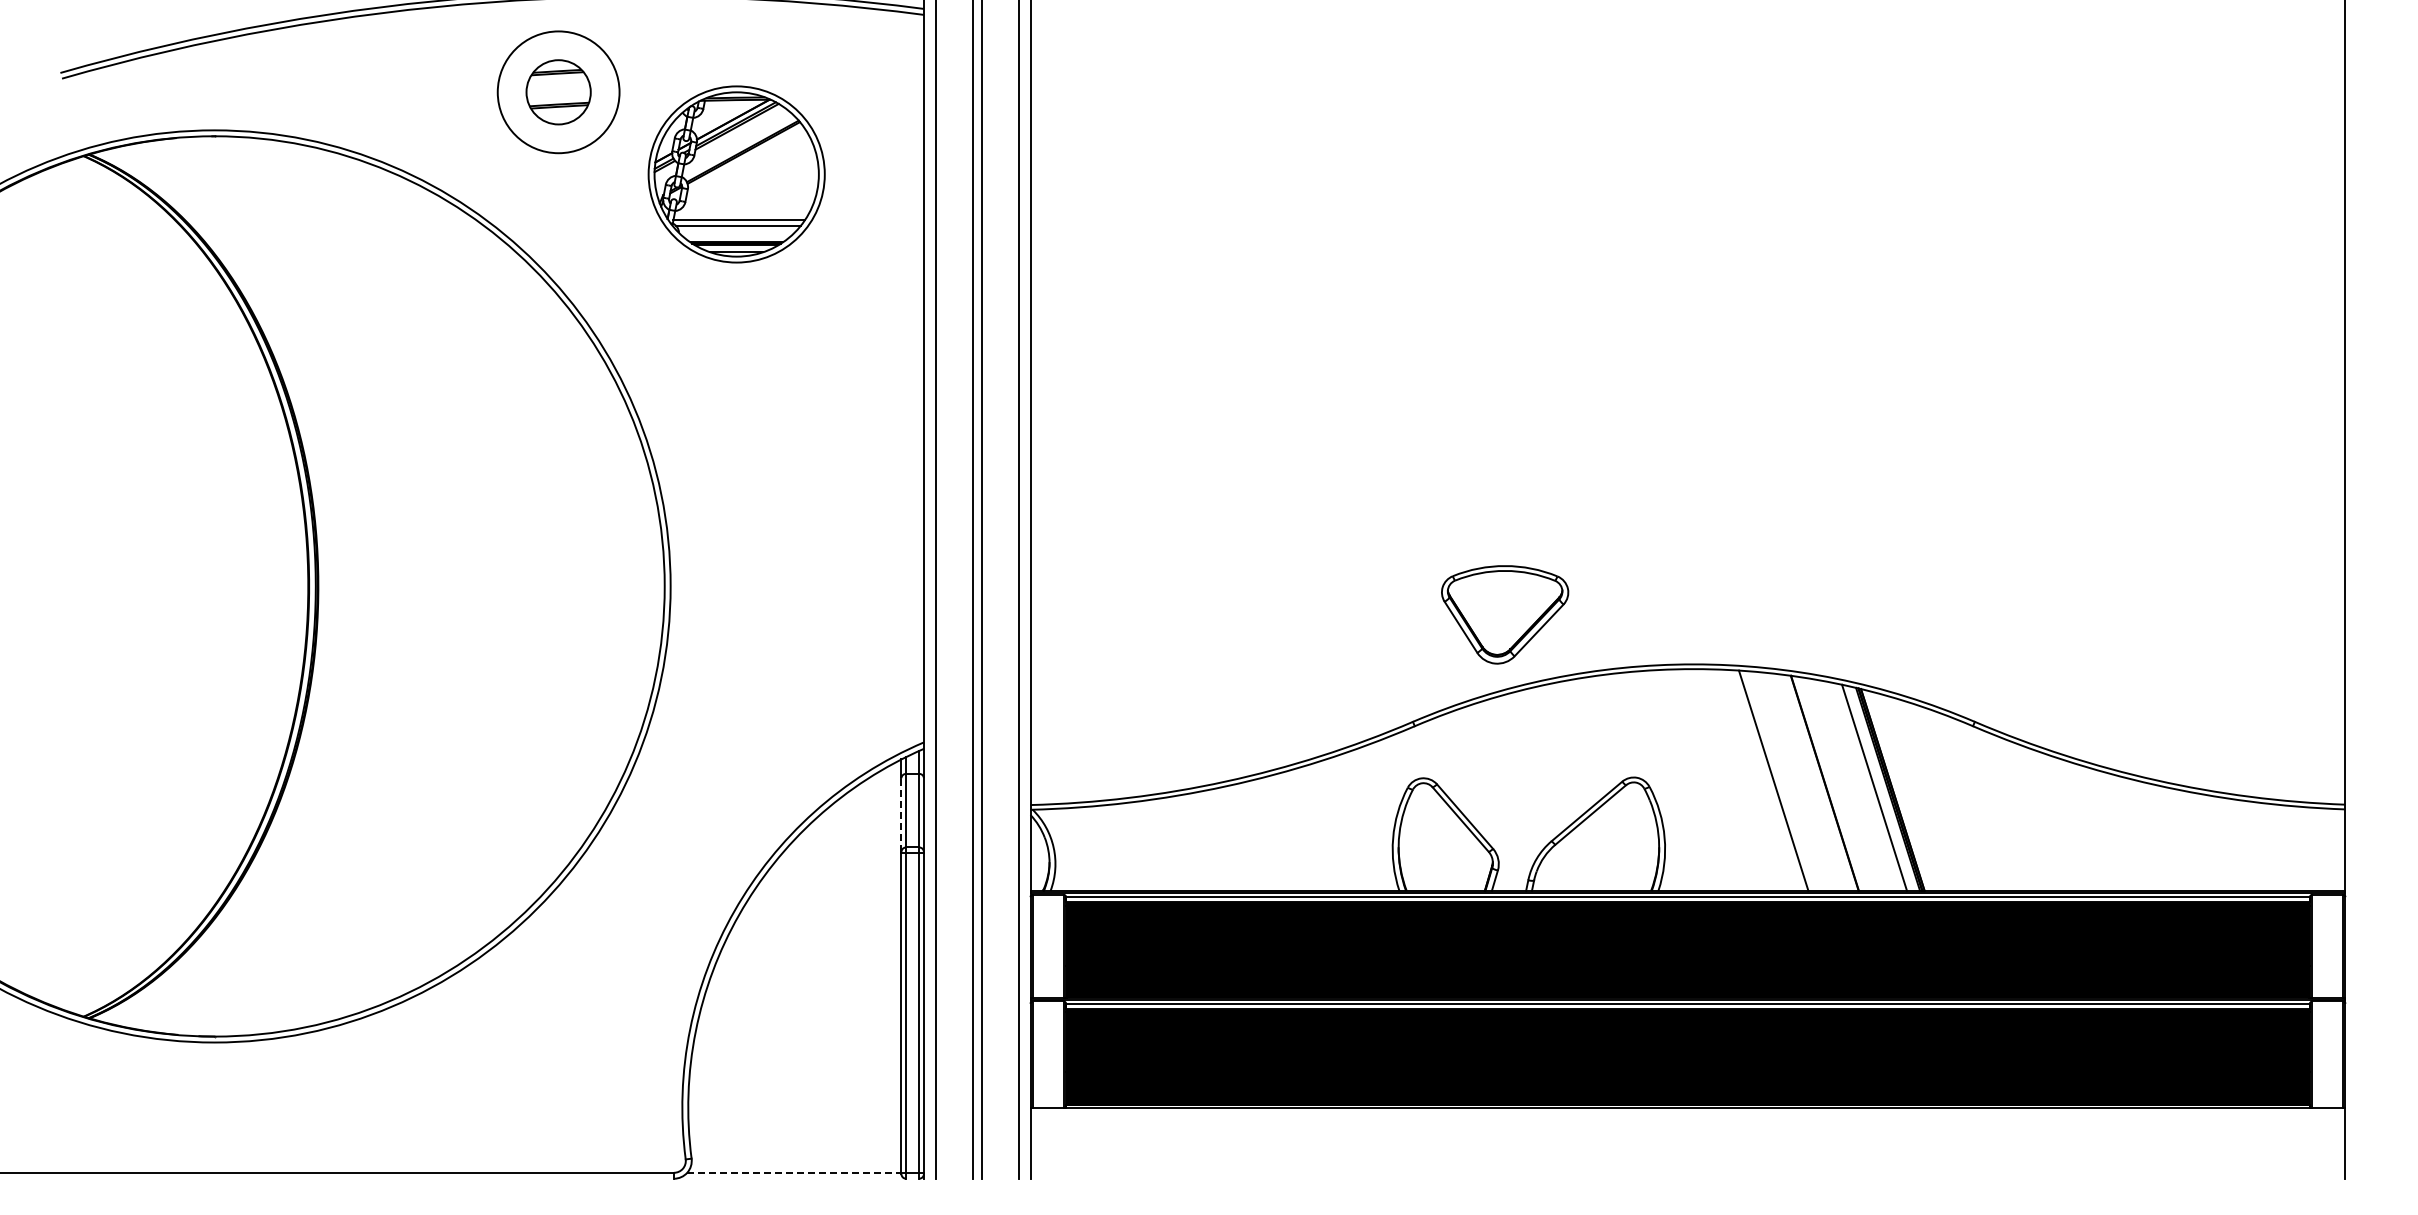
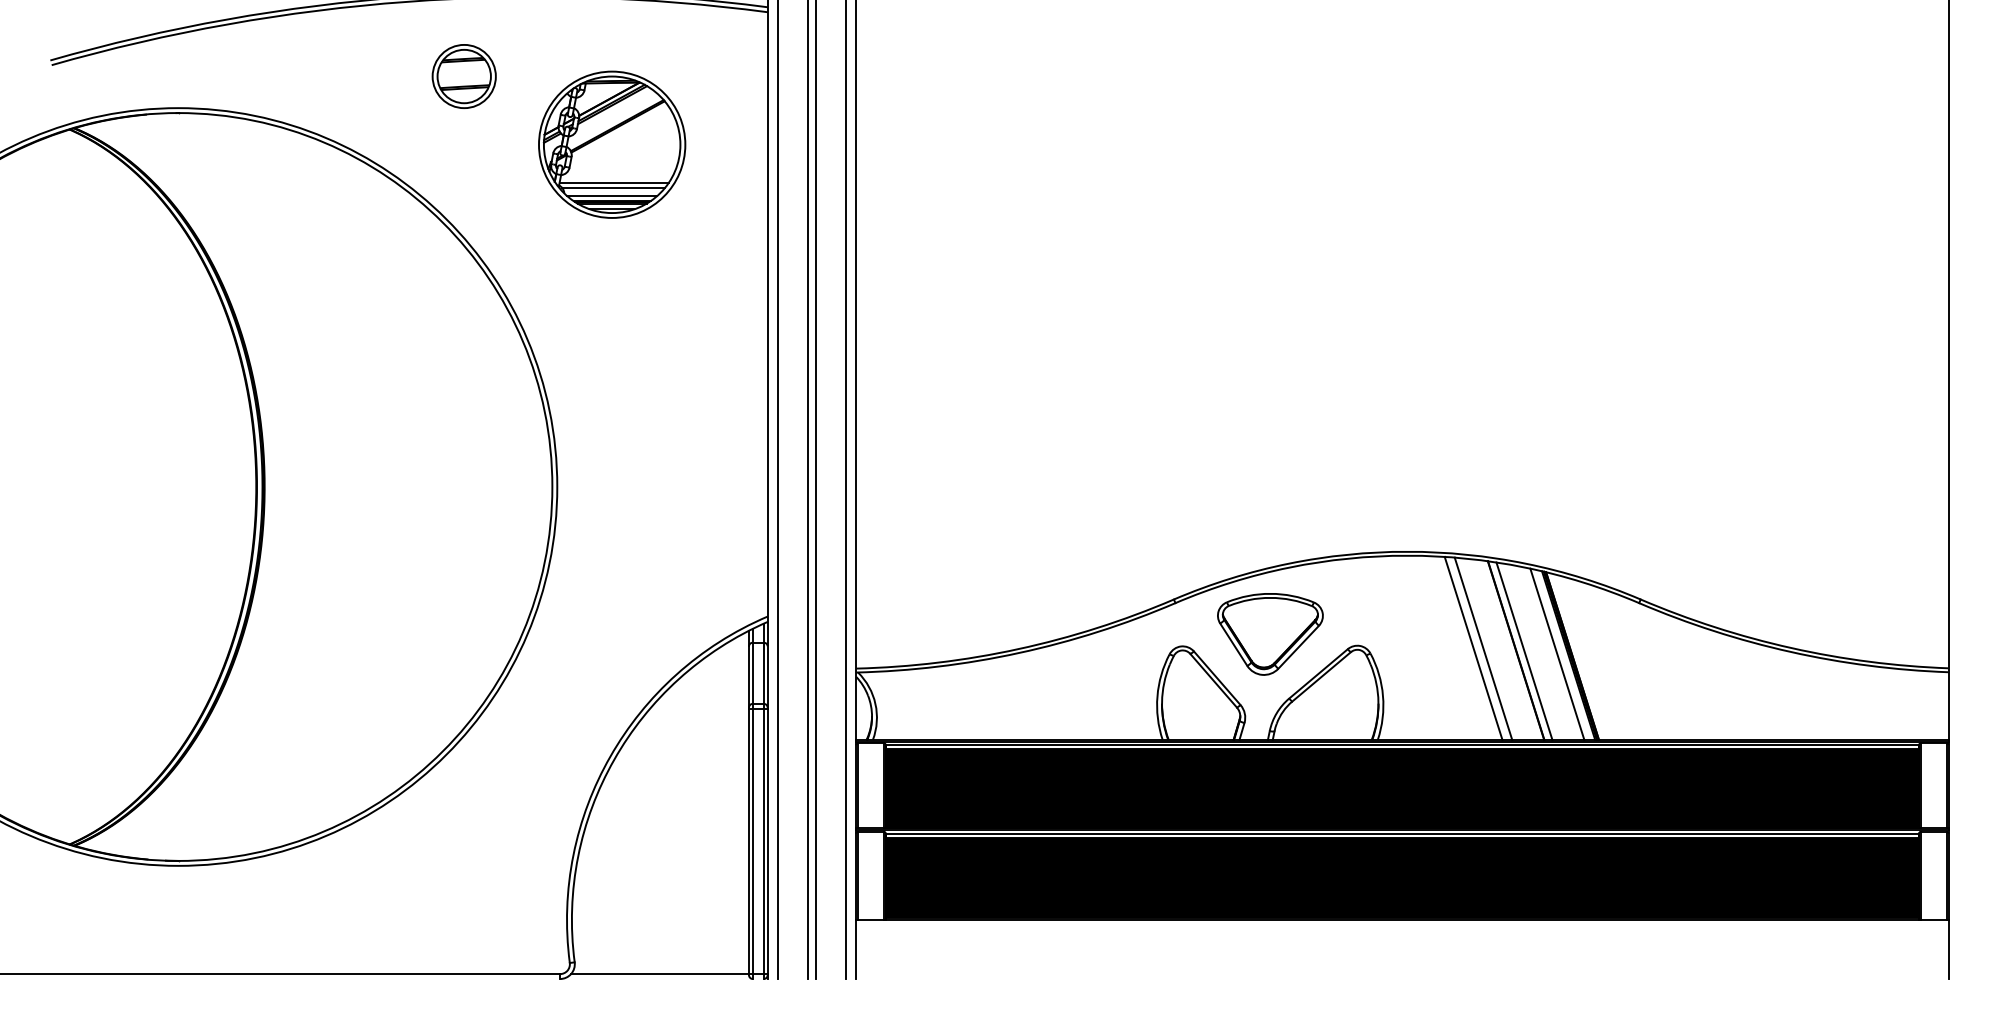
circle: (558, 92) -> (464, 76), size x0.62
line: (736, 236) -> (611, 196), added
part: (1505, 614) -> (1270, 634), moved
line: (1785, 780) -> (1483, 648), added
line: (1834, 783) -> (1524, 650), added
line: (901, 814) -> (749, 676), dashed -> solid
line: (794, 1172) -> (660, 973), dashed -> solid

